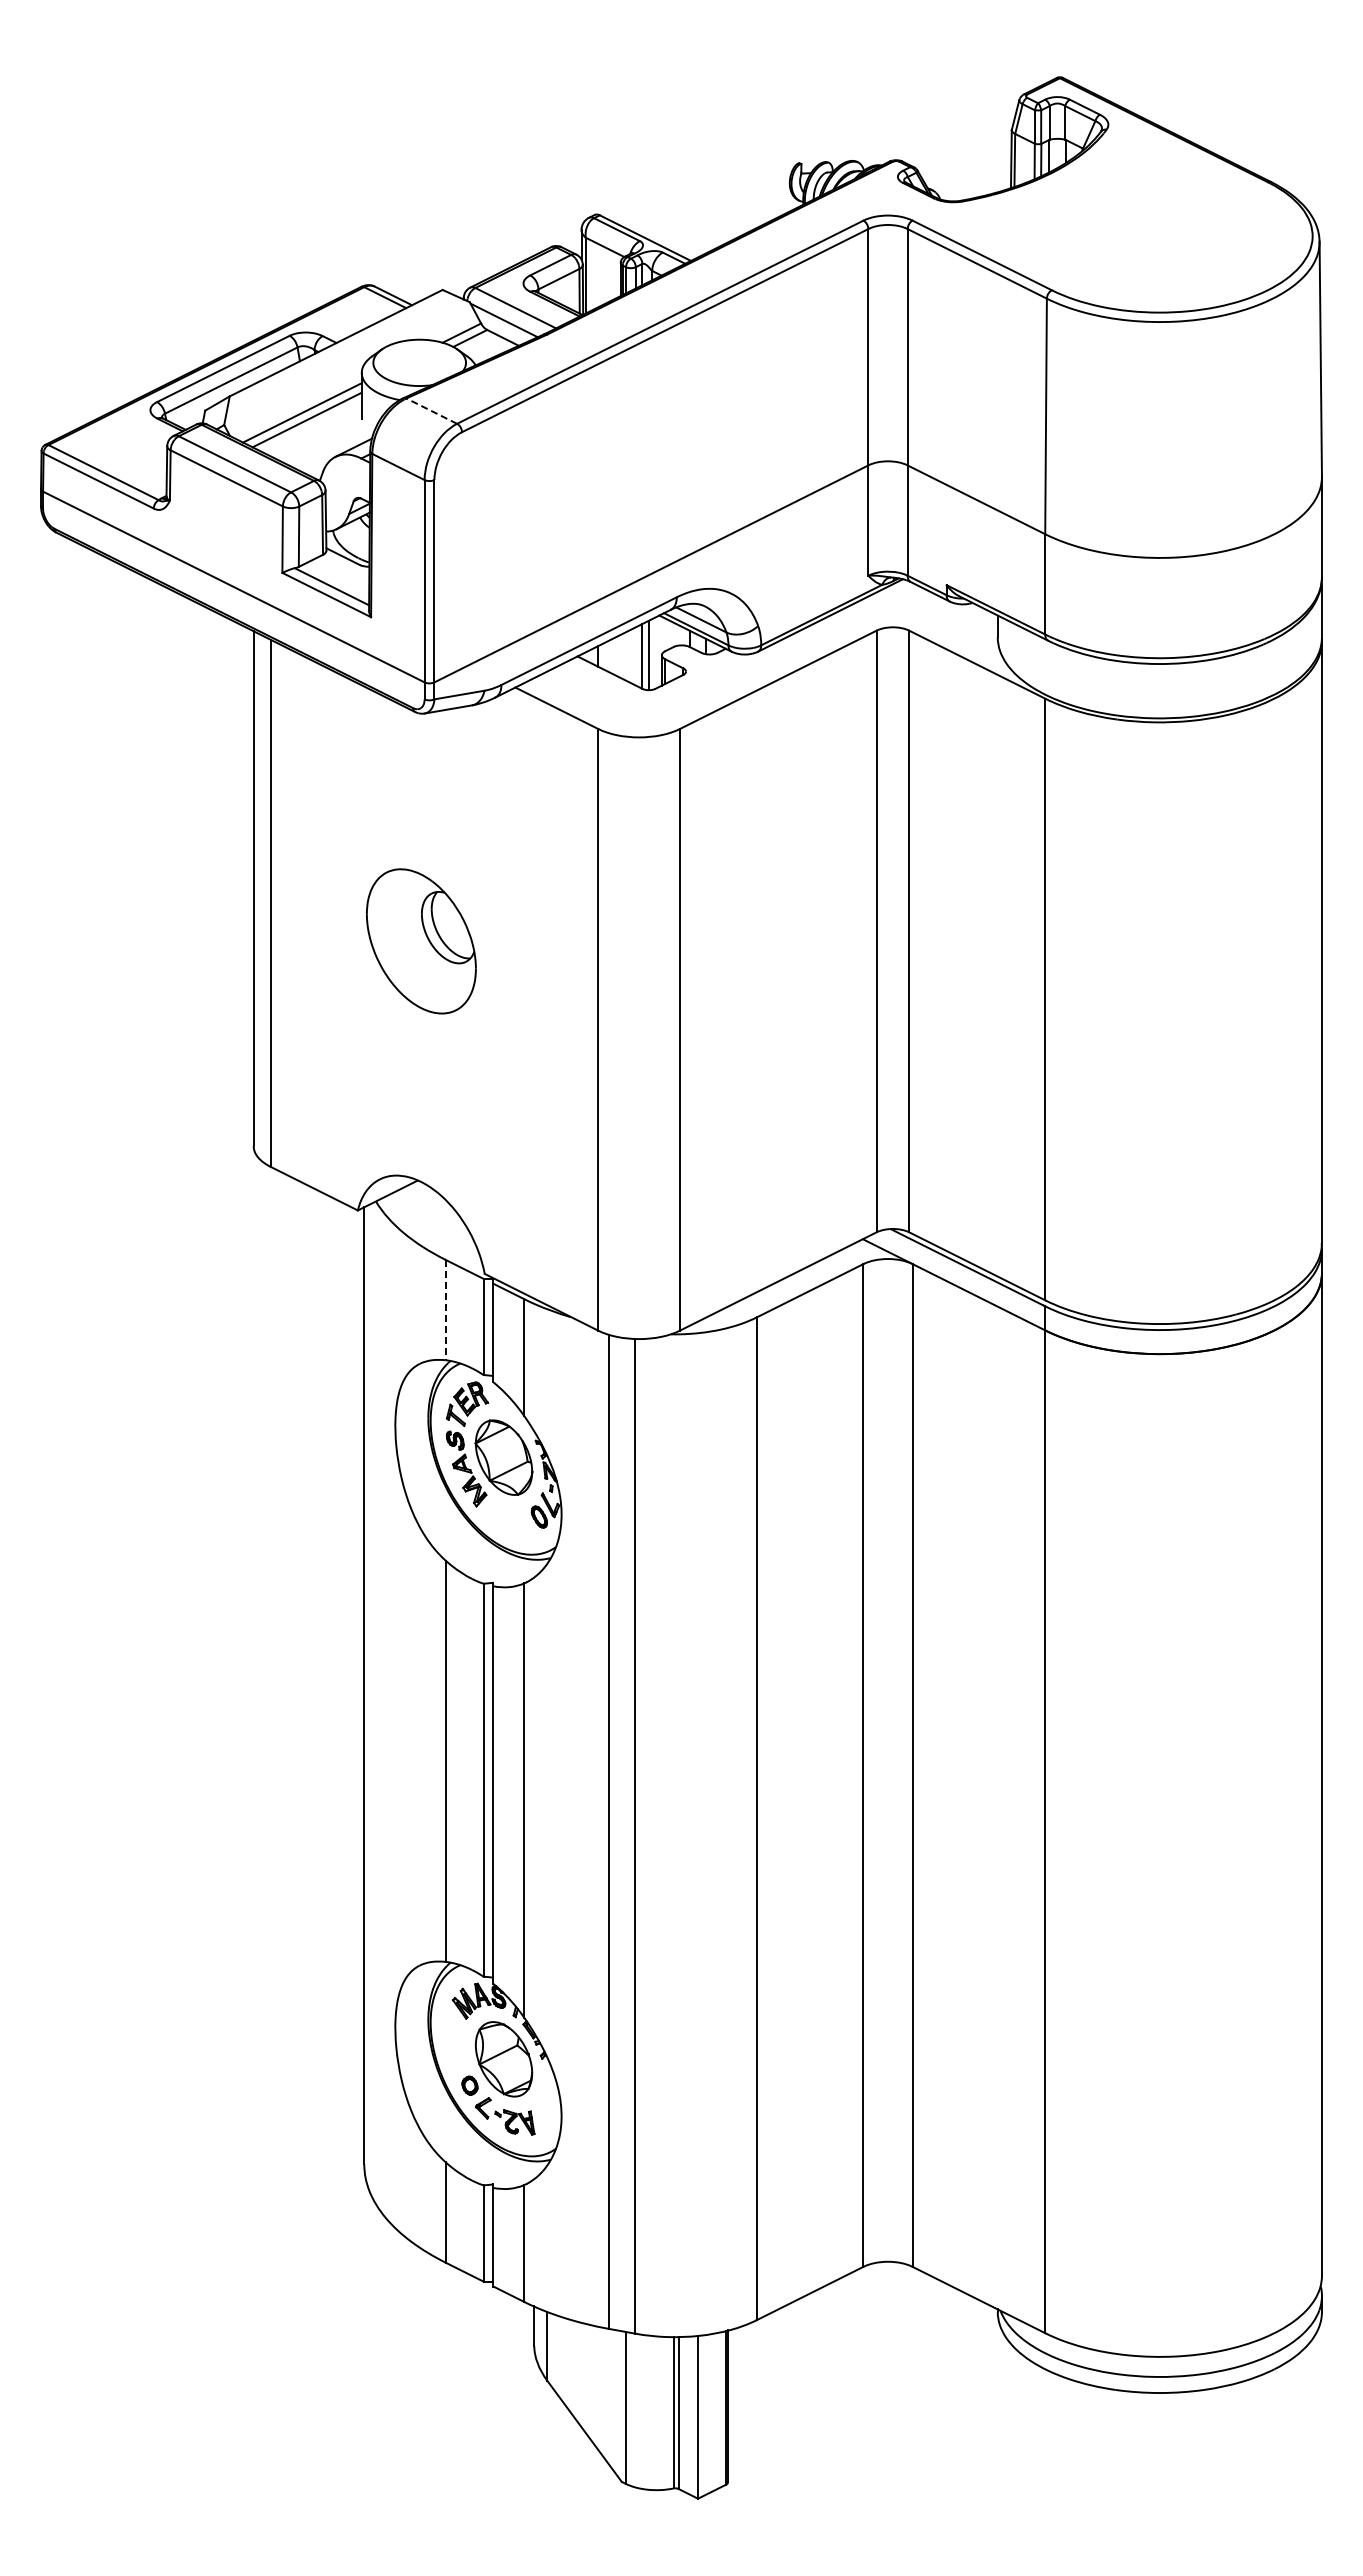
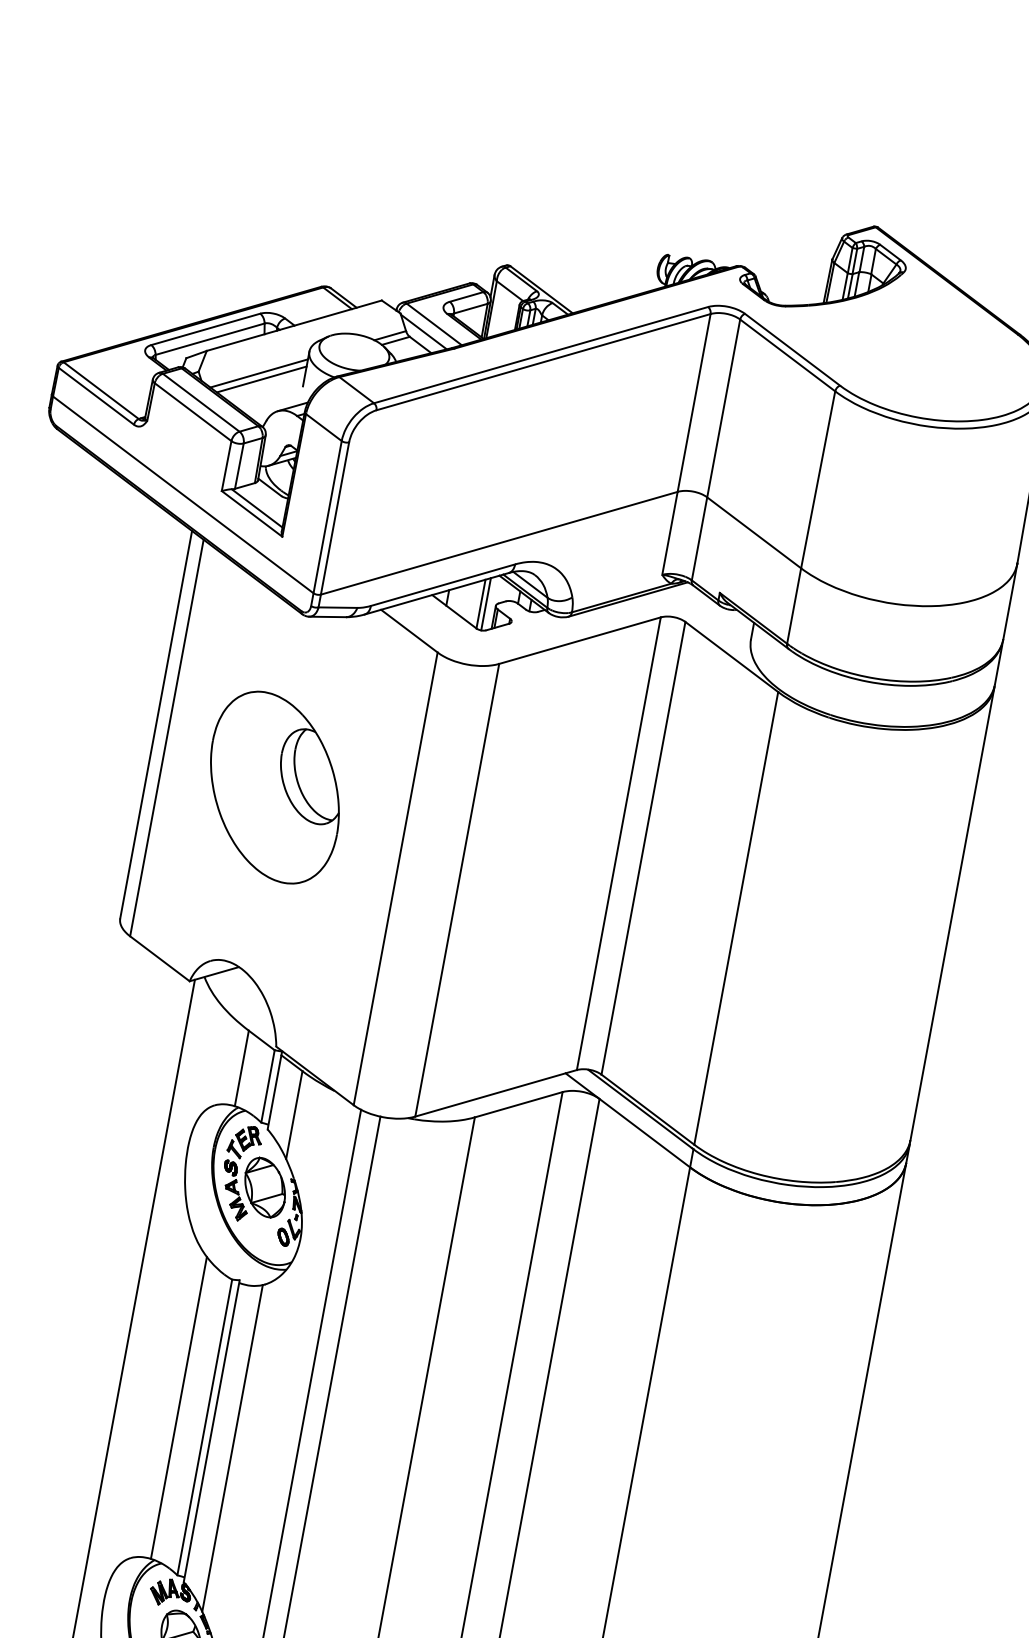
line: (431, 410) -> (356, 389), dashed -> solid
part: (421, 941) -> (275, 787), size x1.67
line: (445, 1310) -> (241, 1068), dashed -> solid

